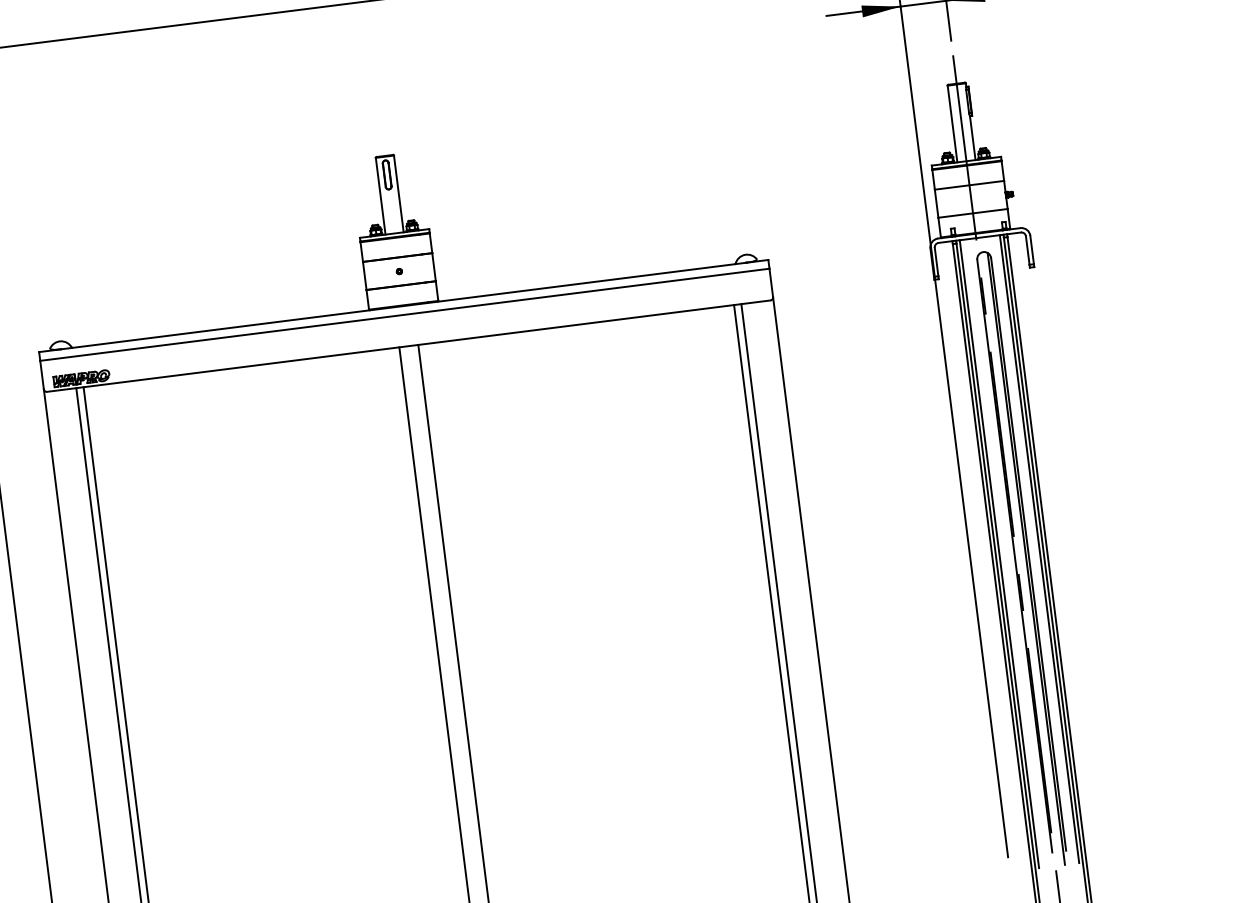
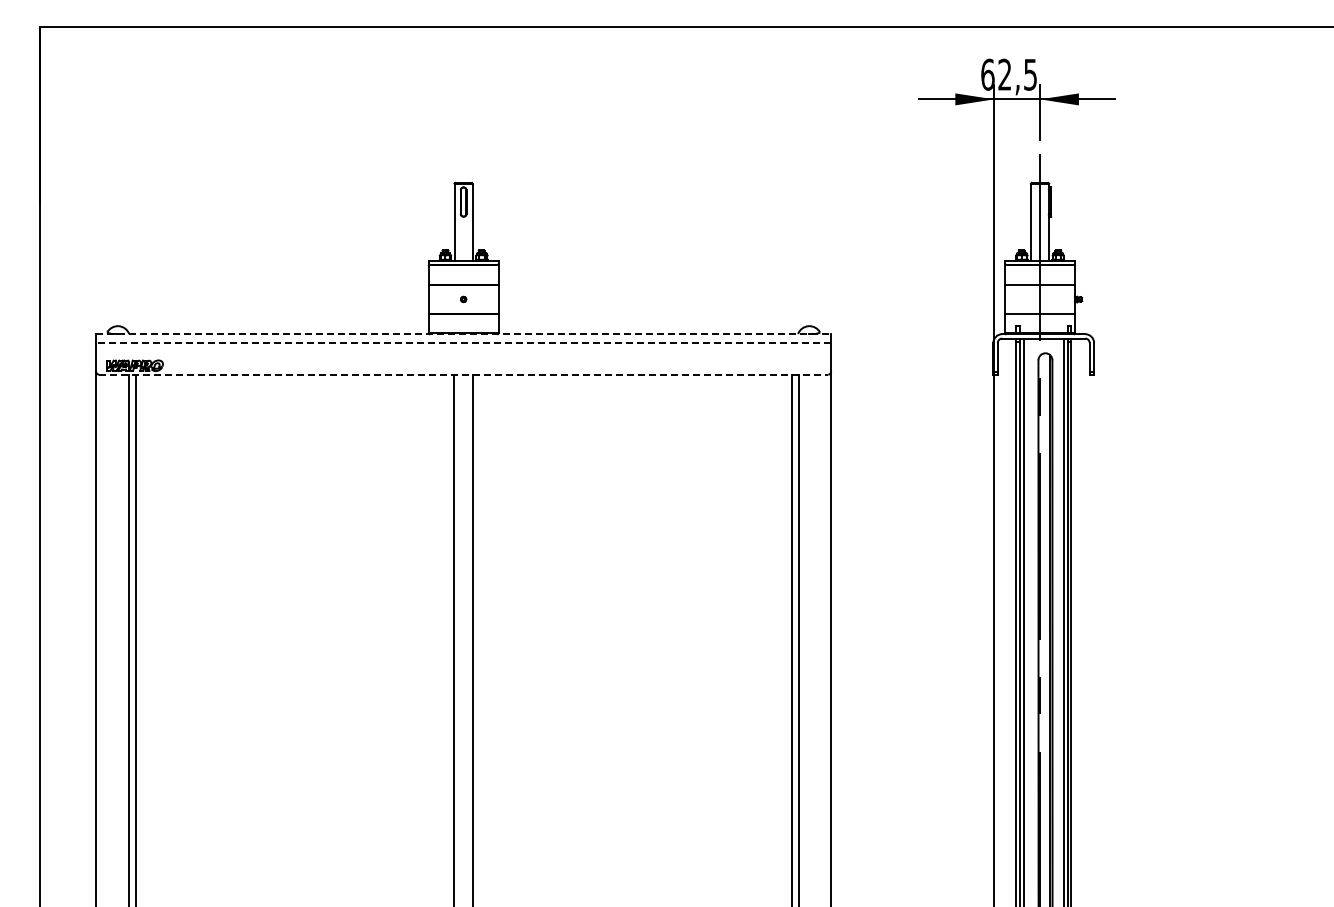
line: (403, 306) -> (463, 334), solid -> dashed
line: (404, 315) -> (463, 343), solid -> dashed
line: (408, 346) -> (463, 374), solid -> dashed

